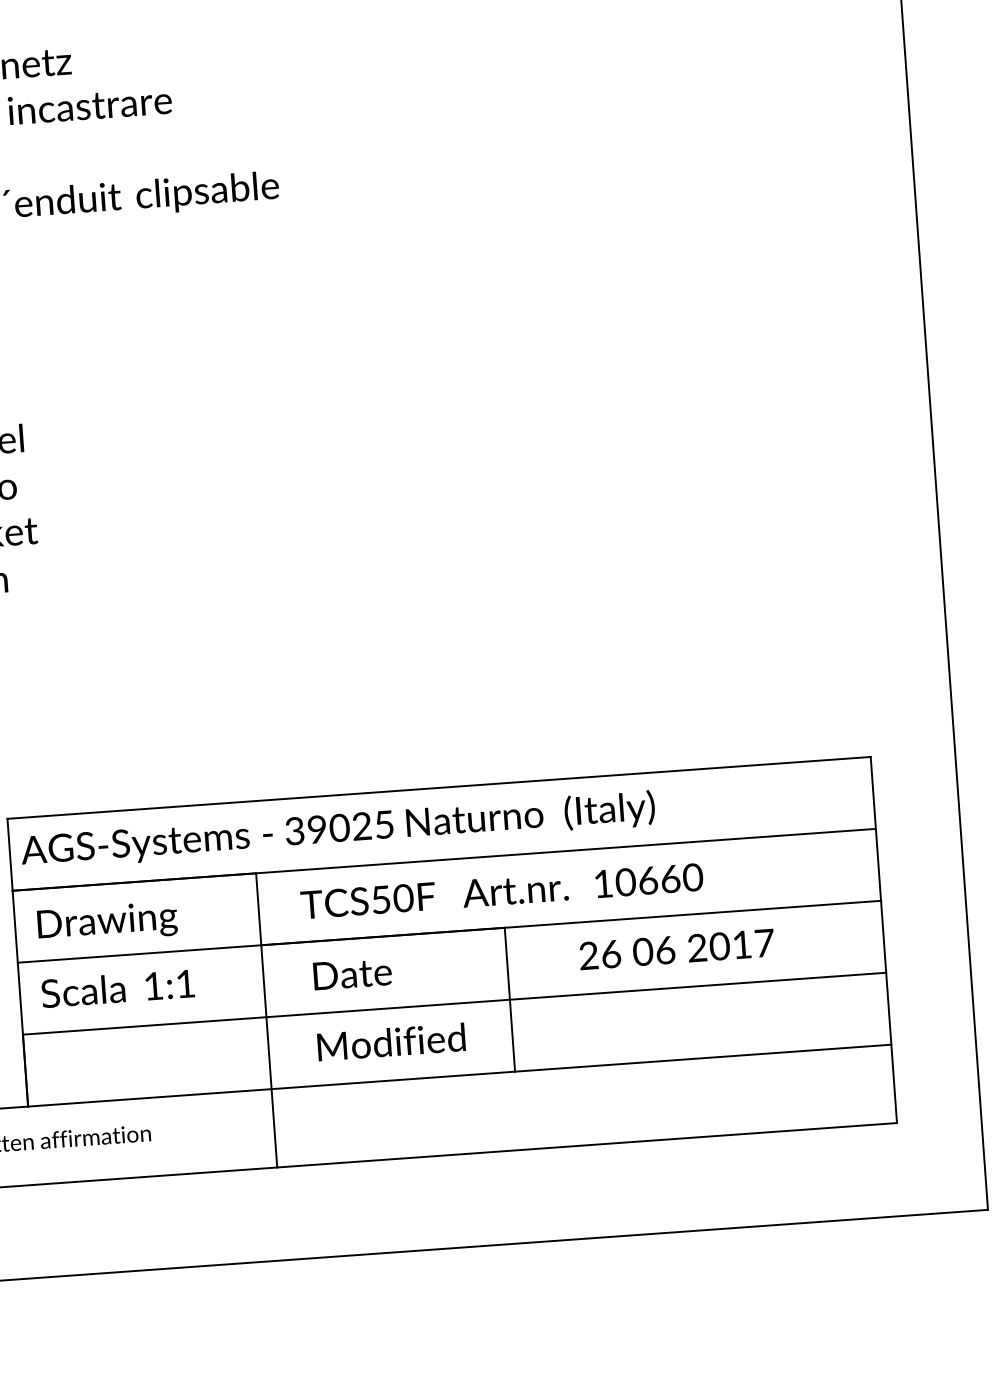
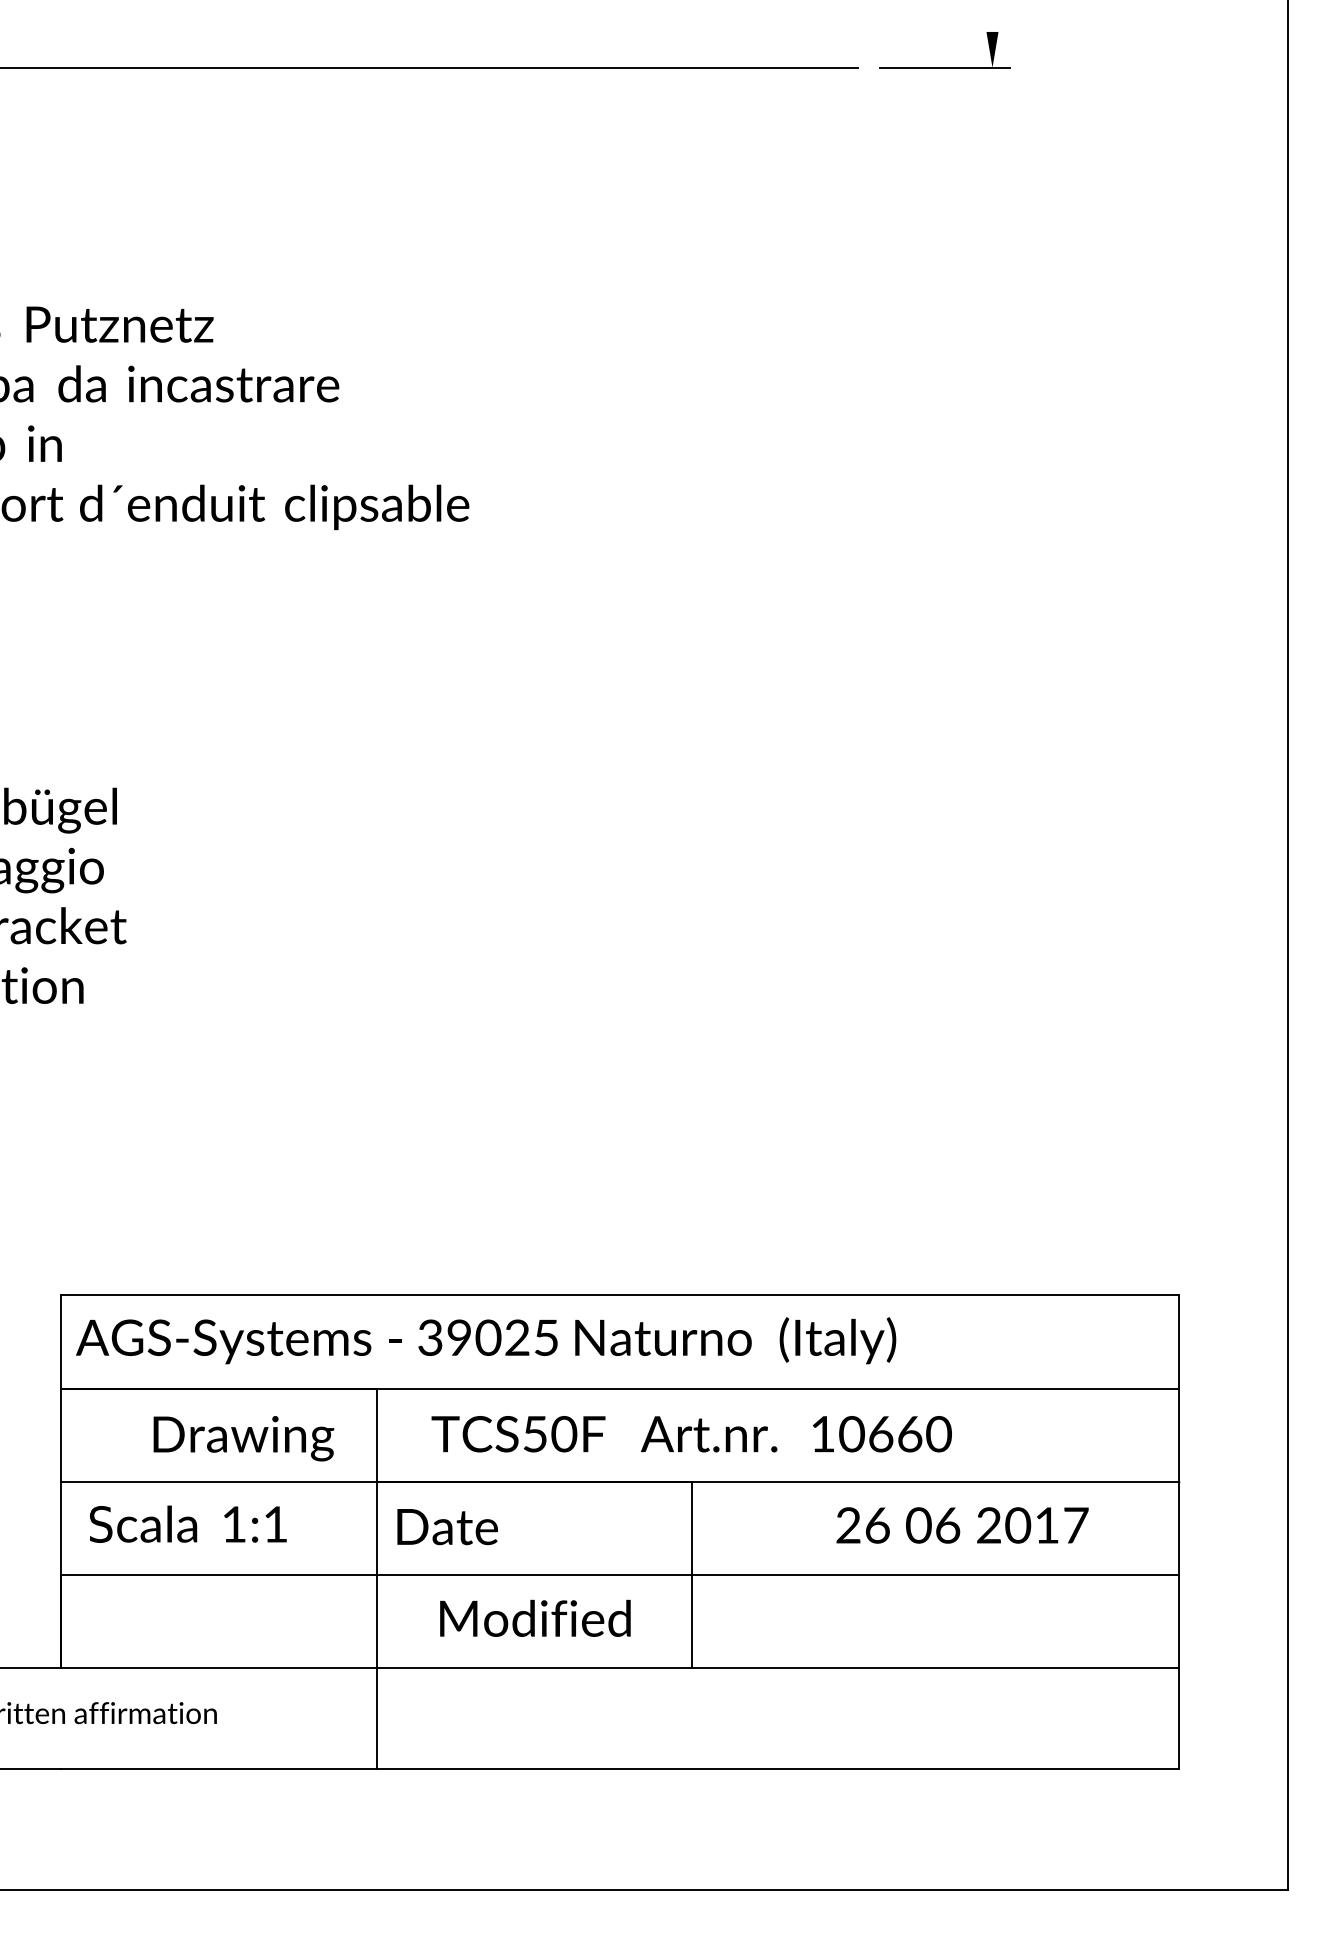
text: (107, 922) -> (243, 1438), moved
text: (676, 949) -> (962, 1525), moved
text: (352, 974) -> (447, 1527), moved

